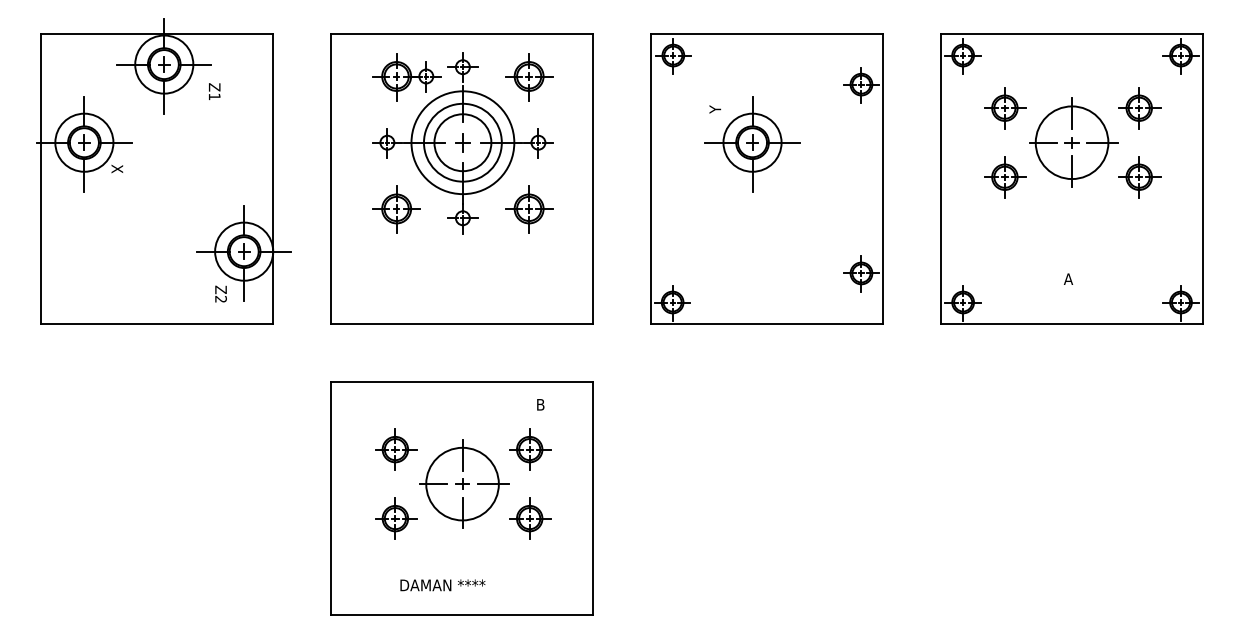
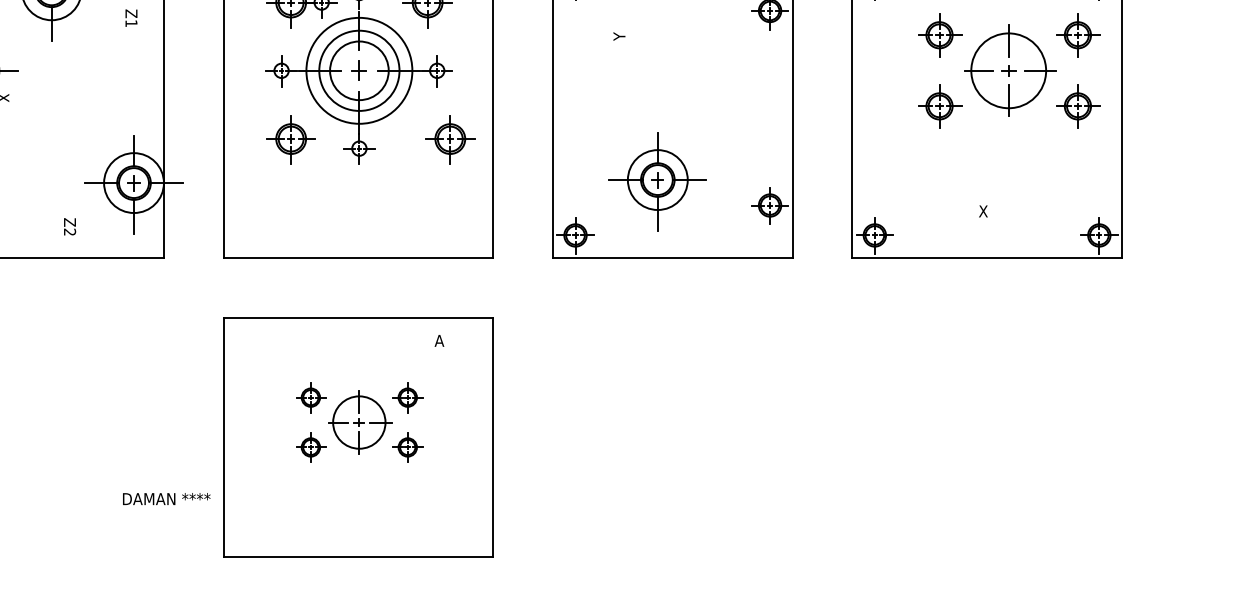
text: (214, 91) -> (131, 18), moved
part: (1072, 142) -> (1009, 70), moved
part: (752, 144) -> (657, 181), moved
part: (529, 209) -> (450, 139), moved
text: (1068, 278) -> (983, 210), A -> X
text: (220, 293) -> (69, 226), moved
text: (540, 404) -> (439, 340), B -> A
part: (463, 483) -> (360, 421), size x0.7
text: (442, 585) -> (166, 499), moved

